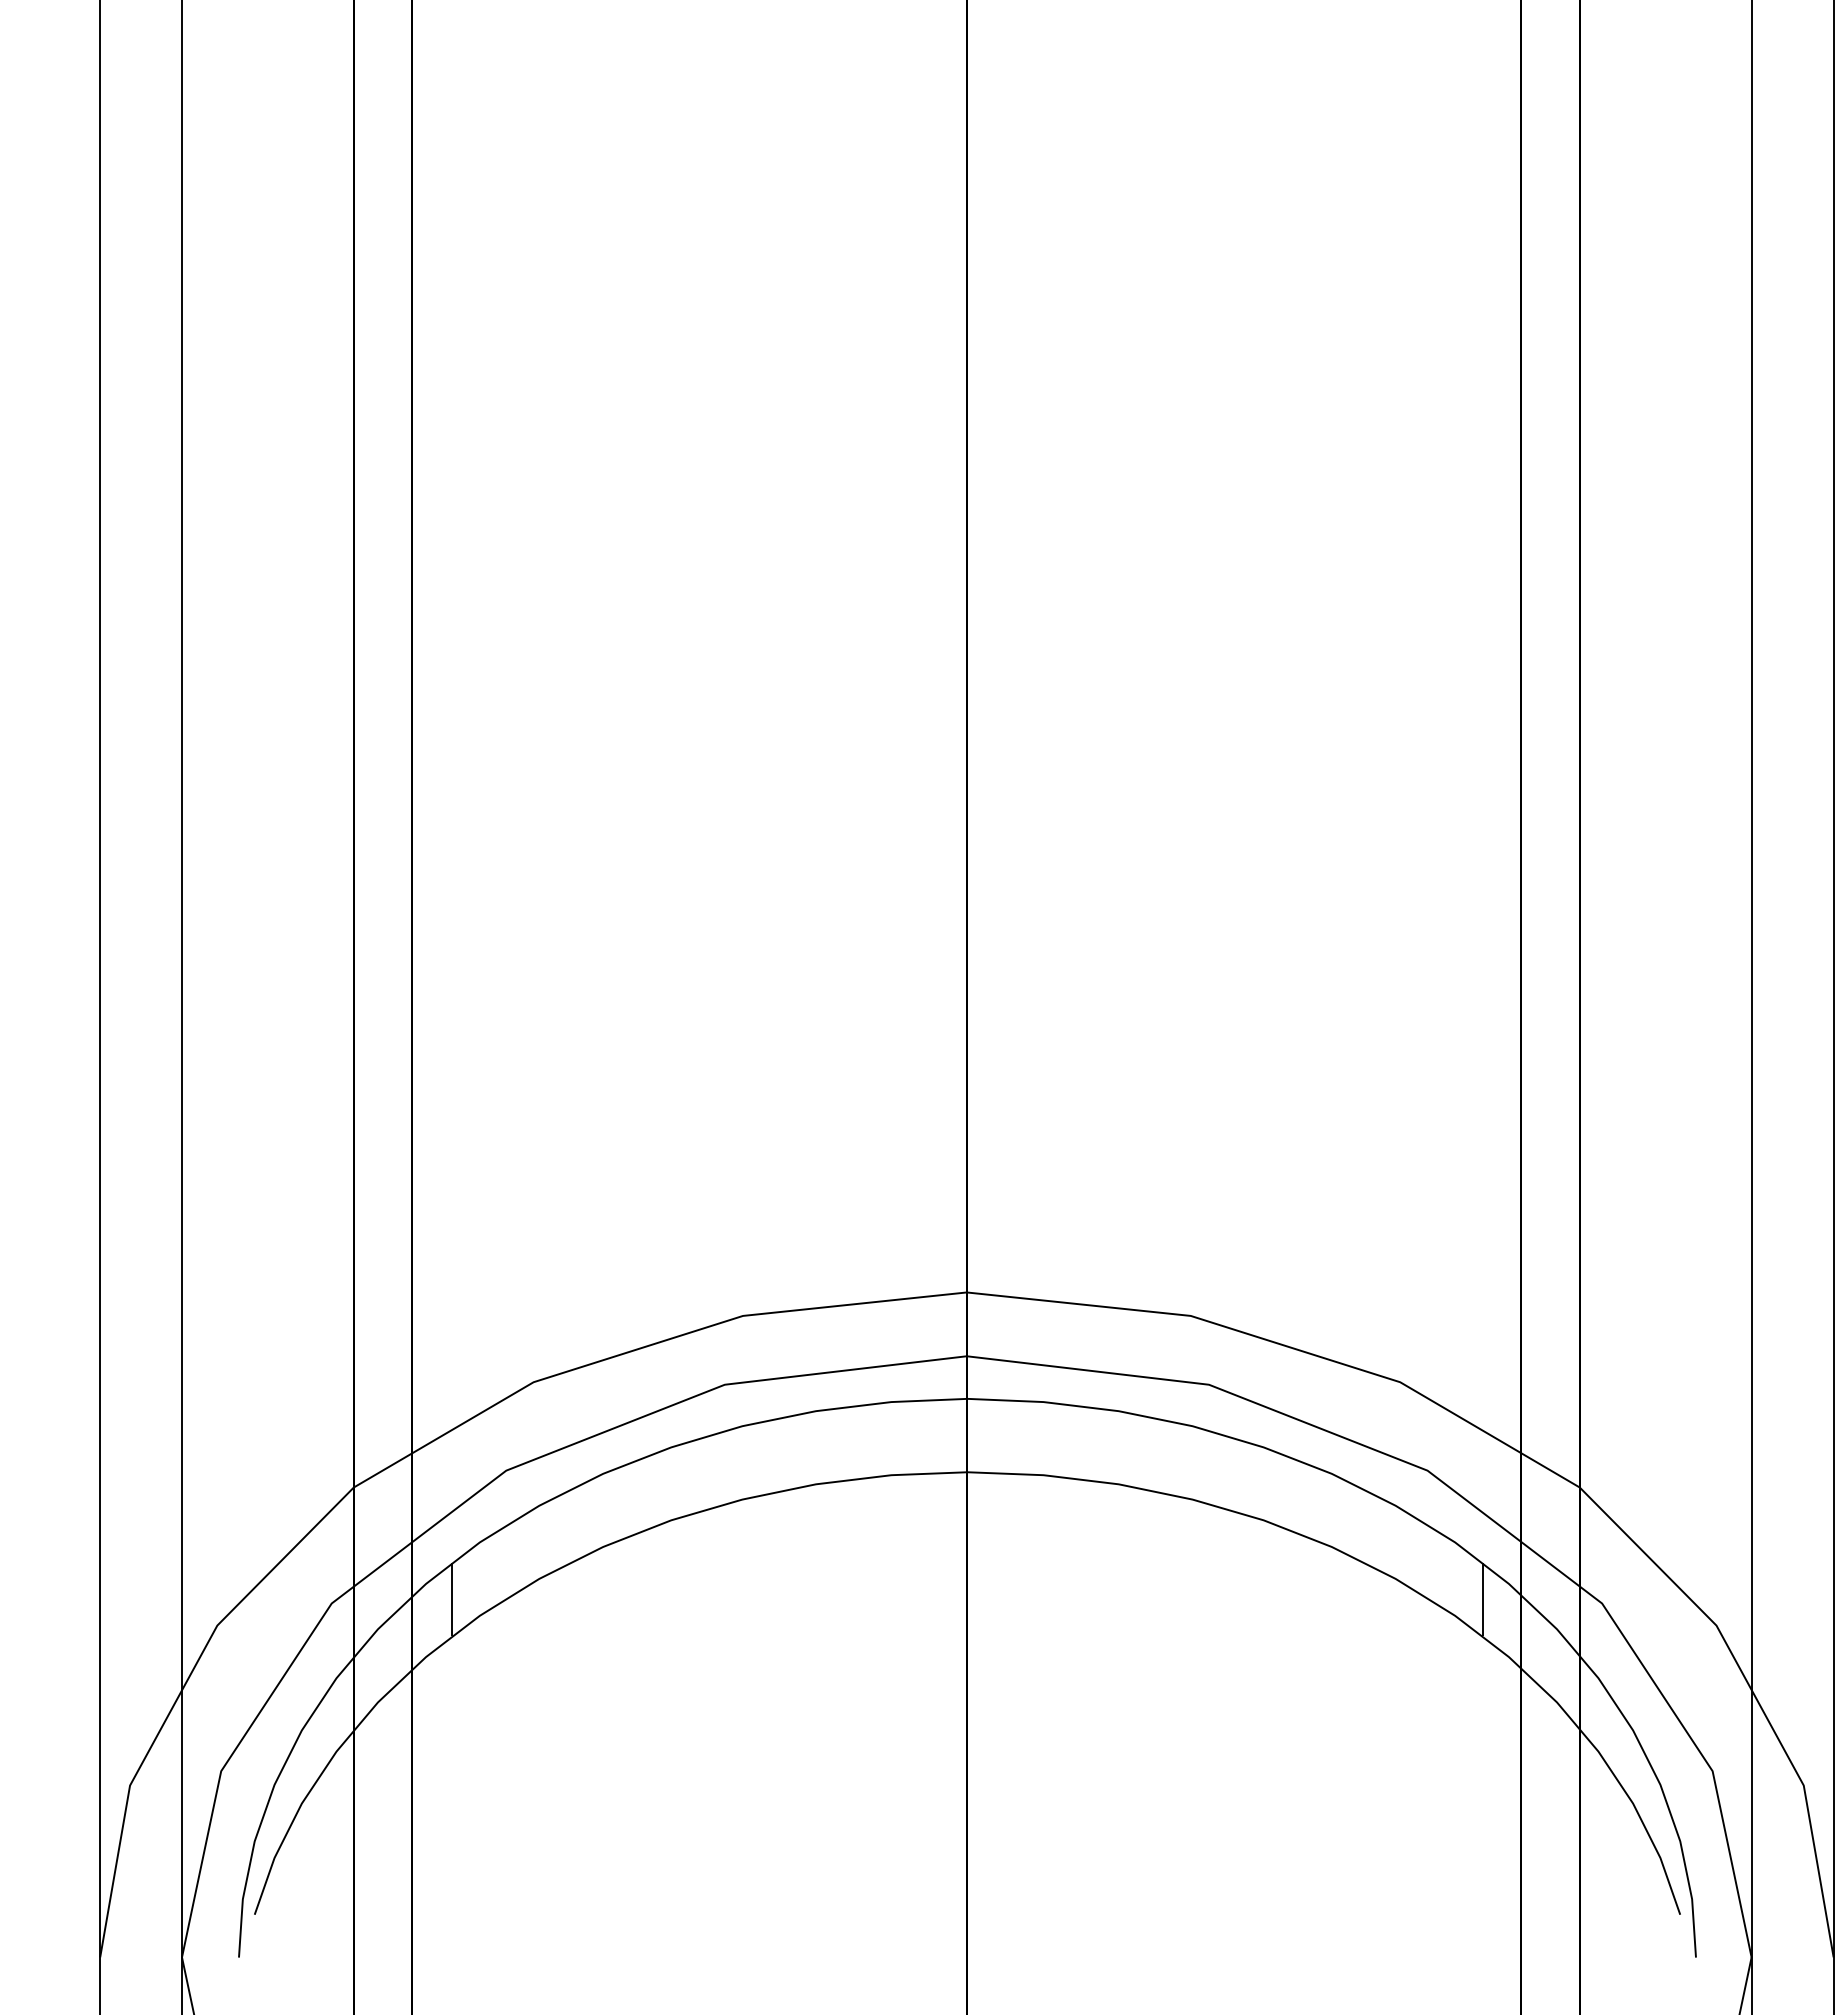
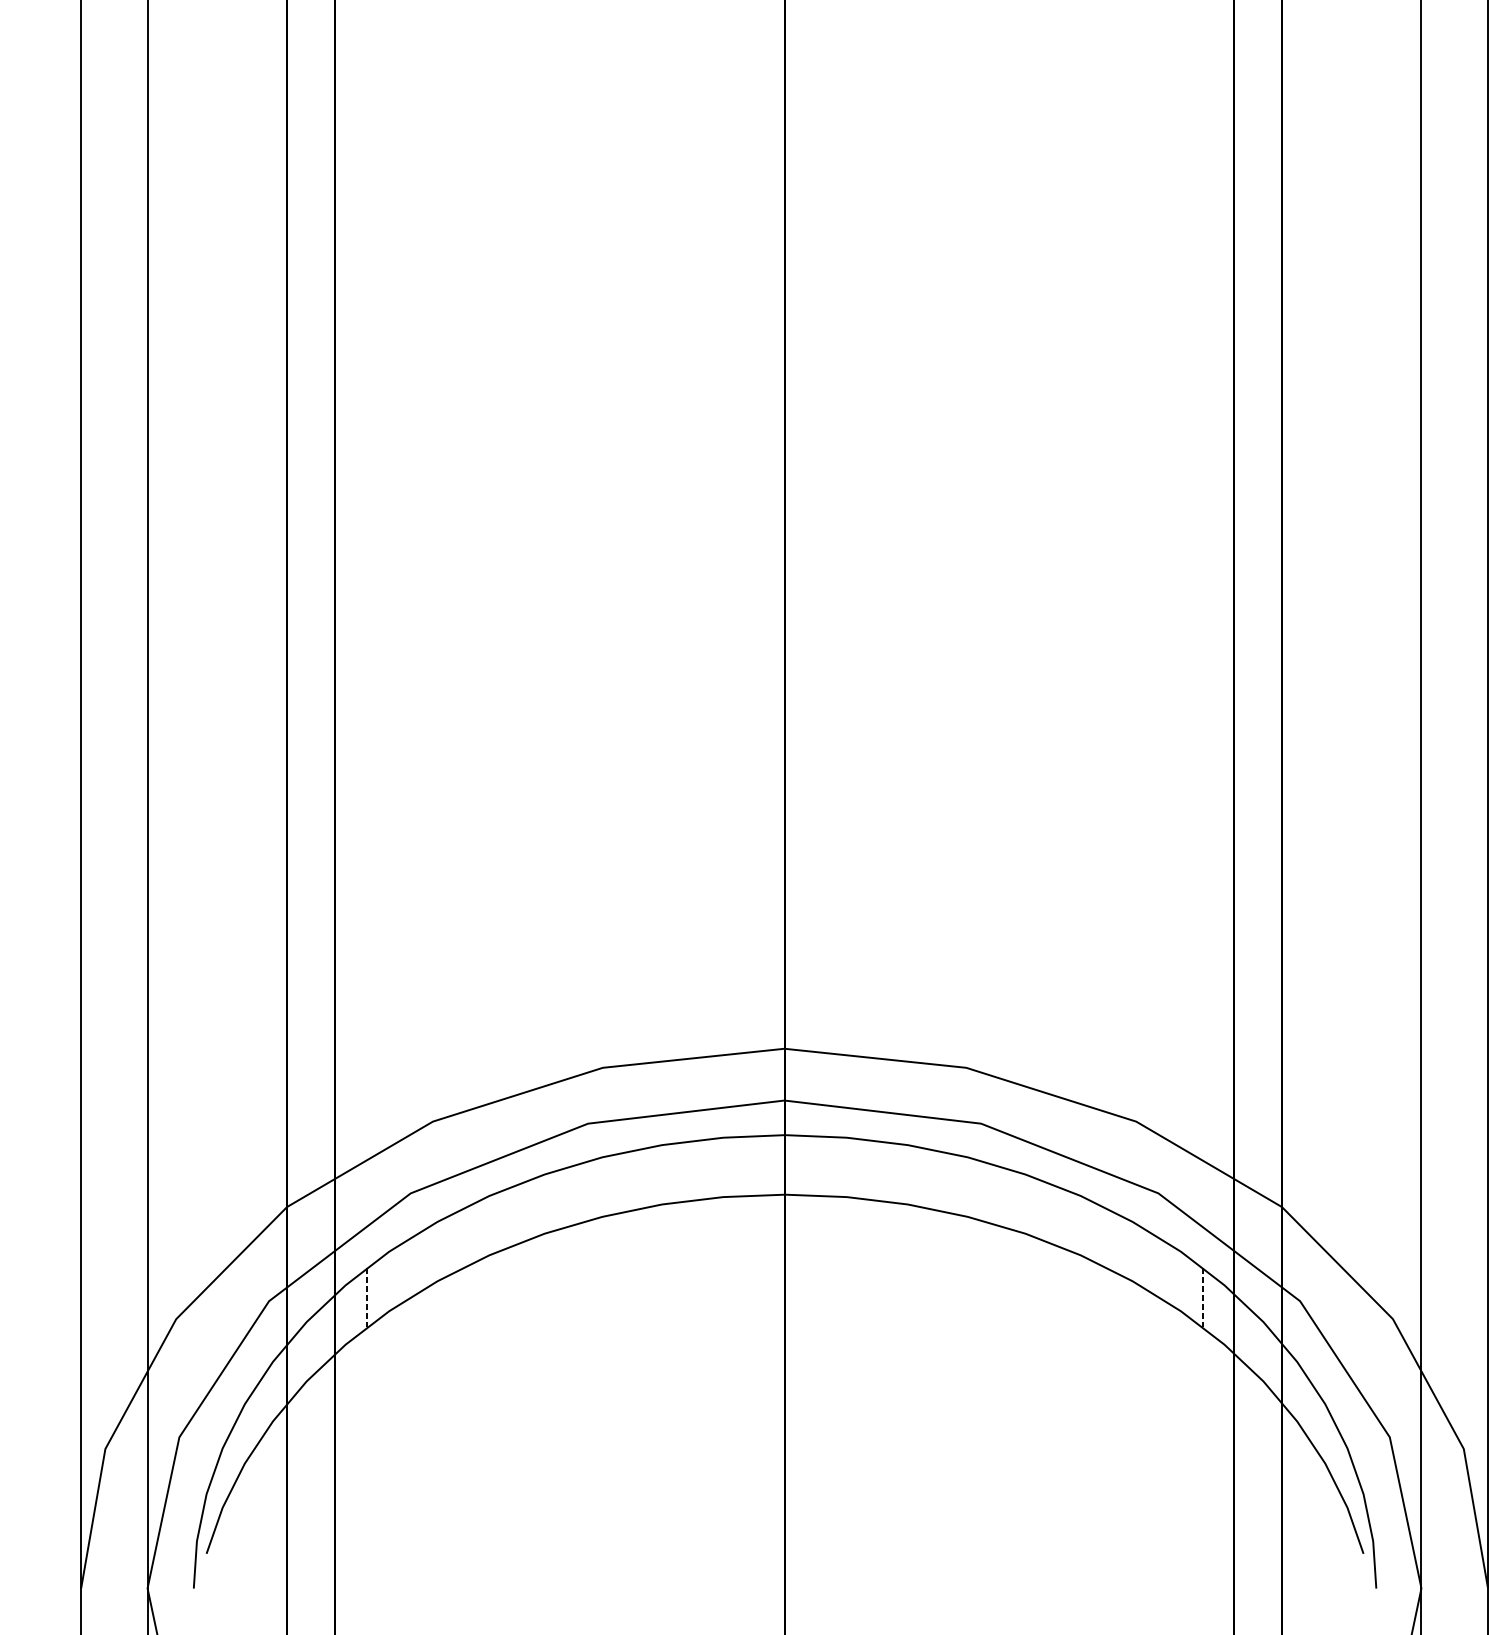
line: (452, 1599) -> (367, 1297), solid -> dashed
line: (1482, 1599) -> (1203, 1297), solid -> dashed

